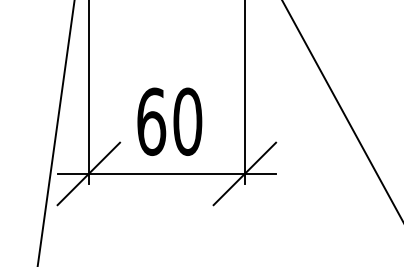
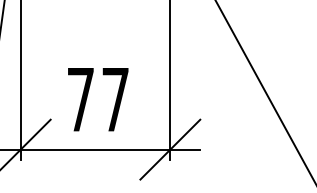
text: (169, 121) -> (98, 99), 60 -> 77

